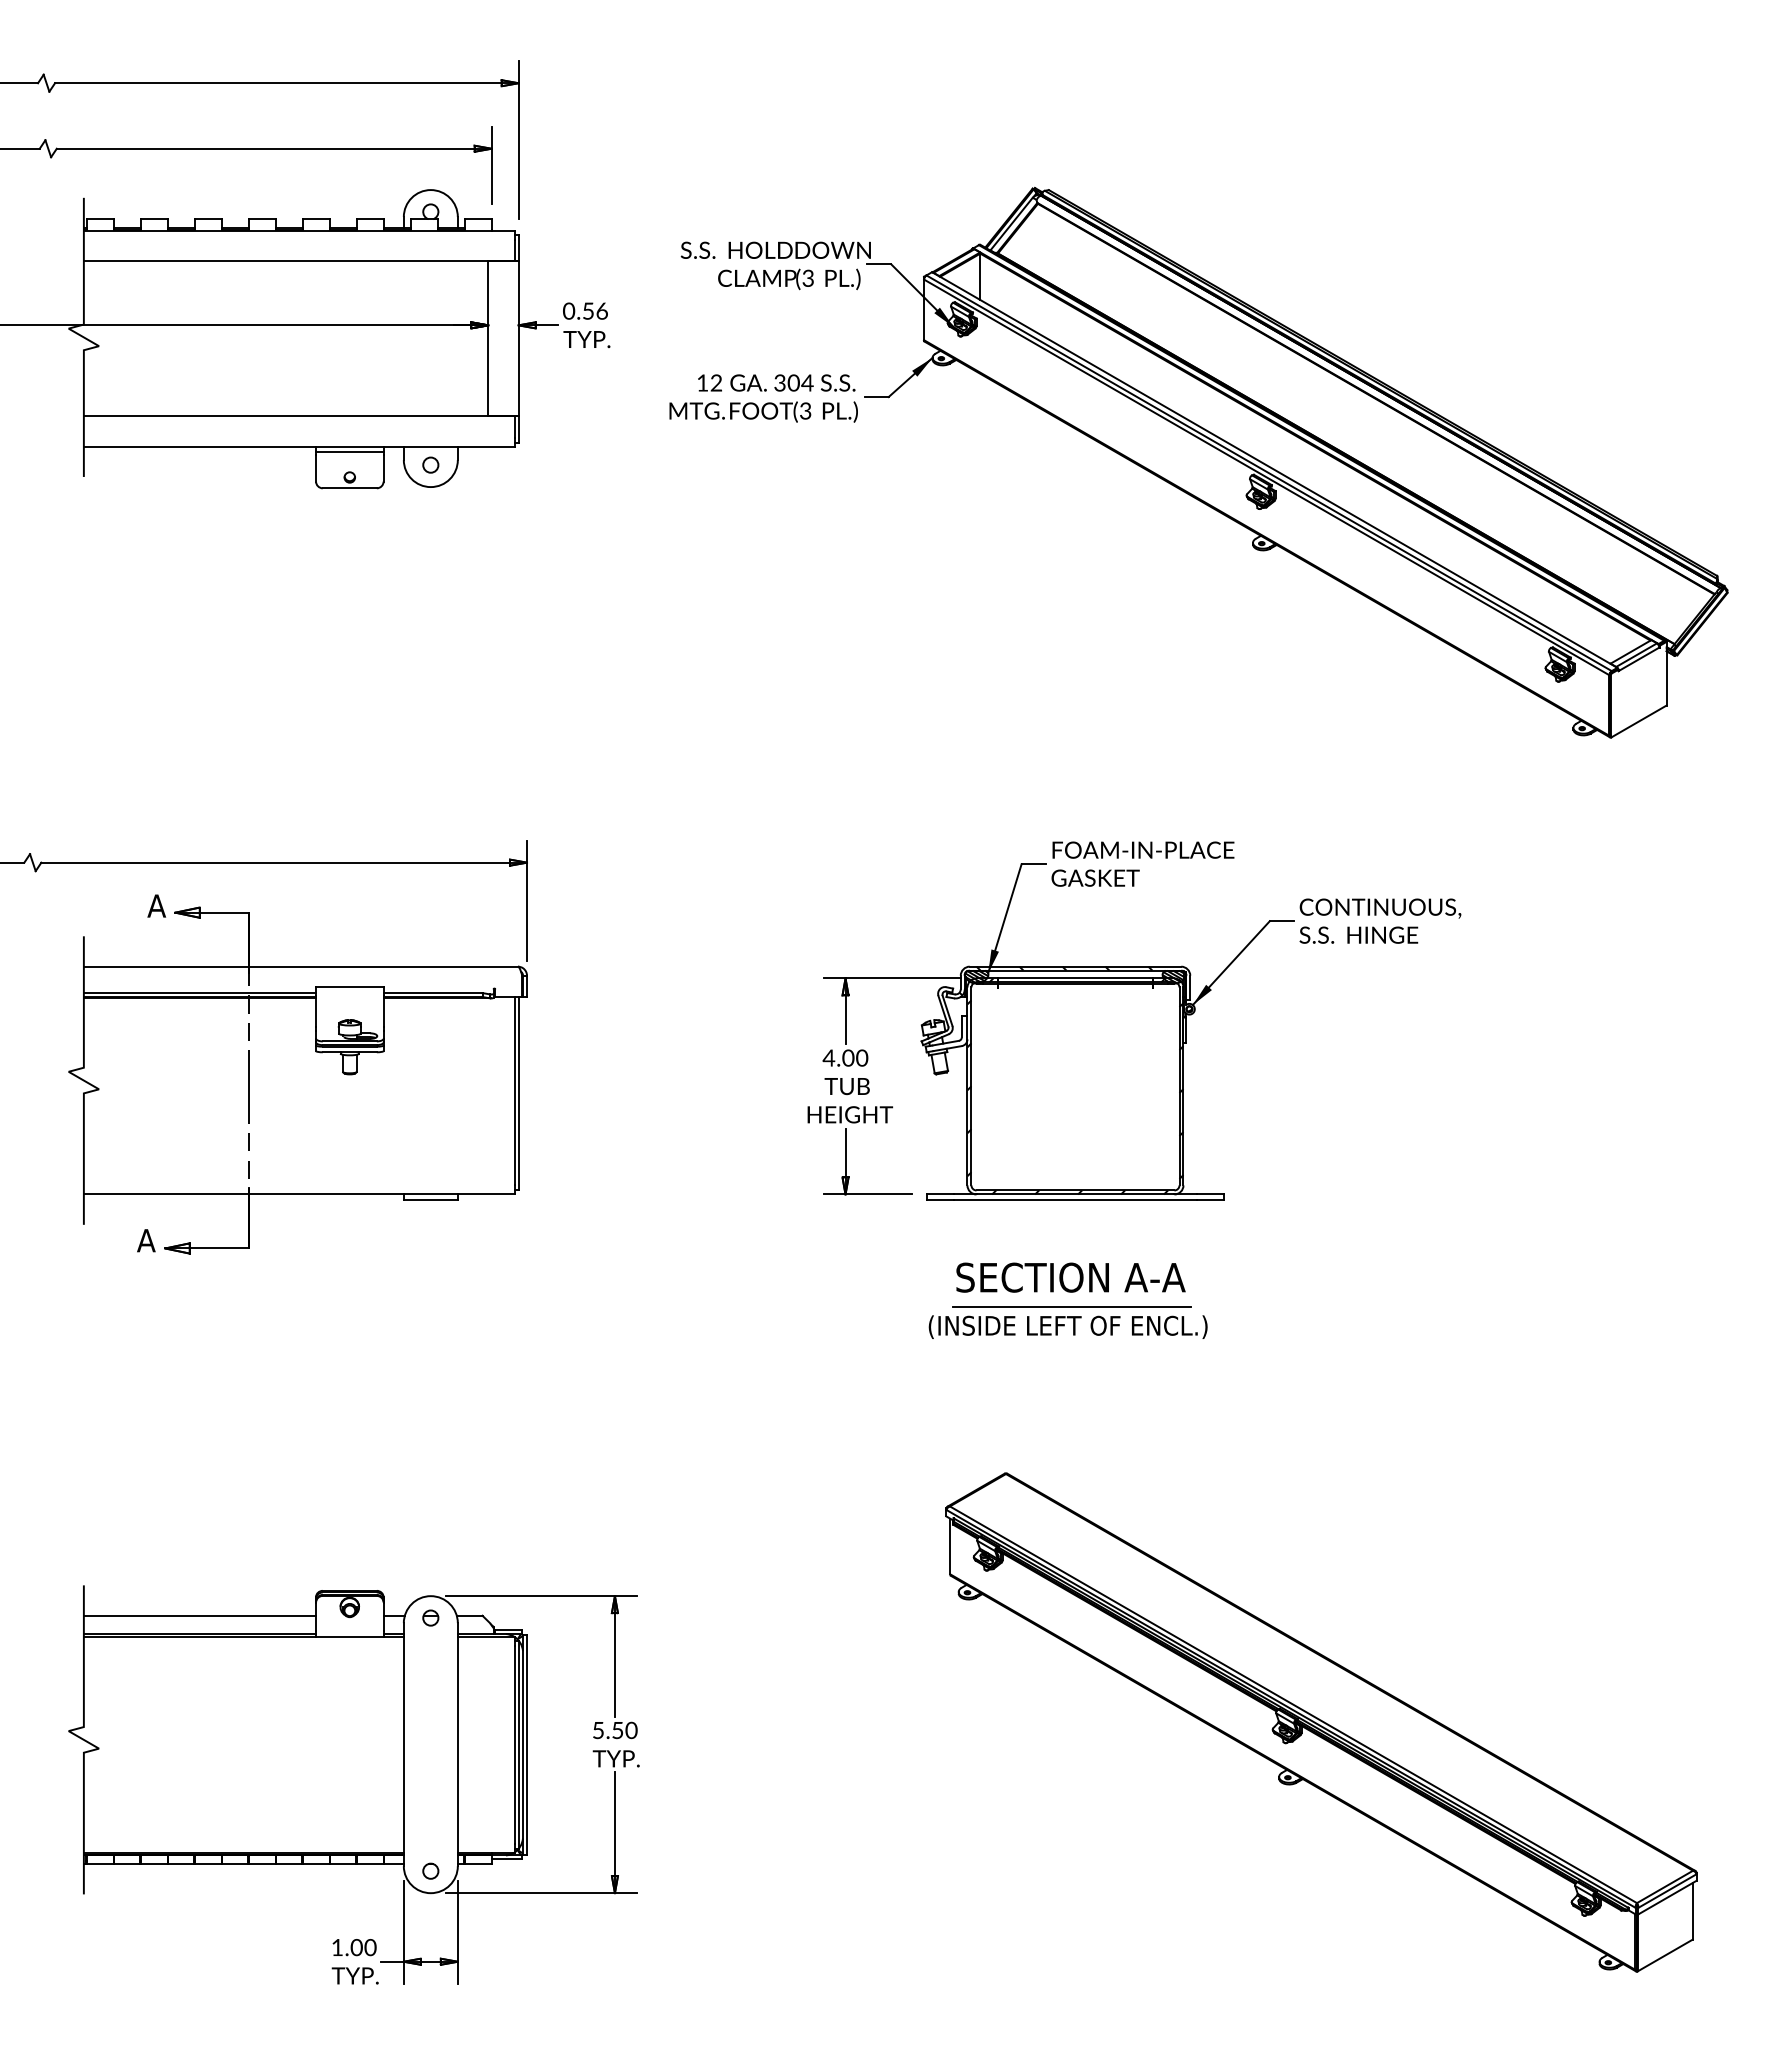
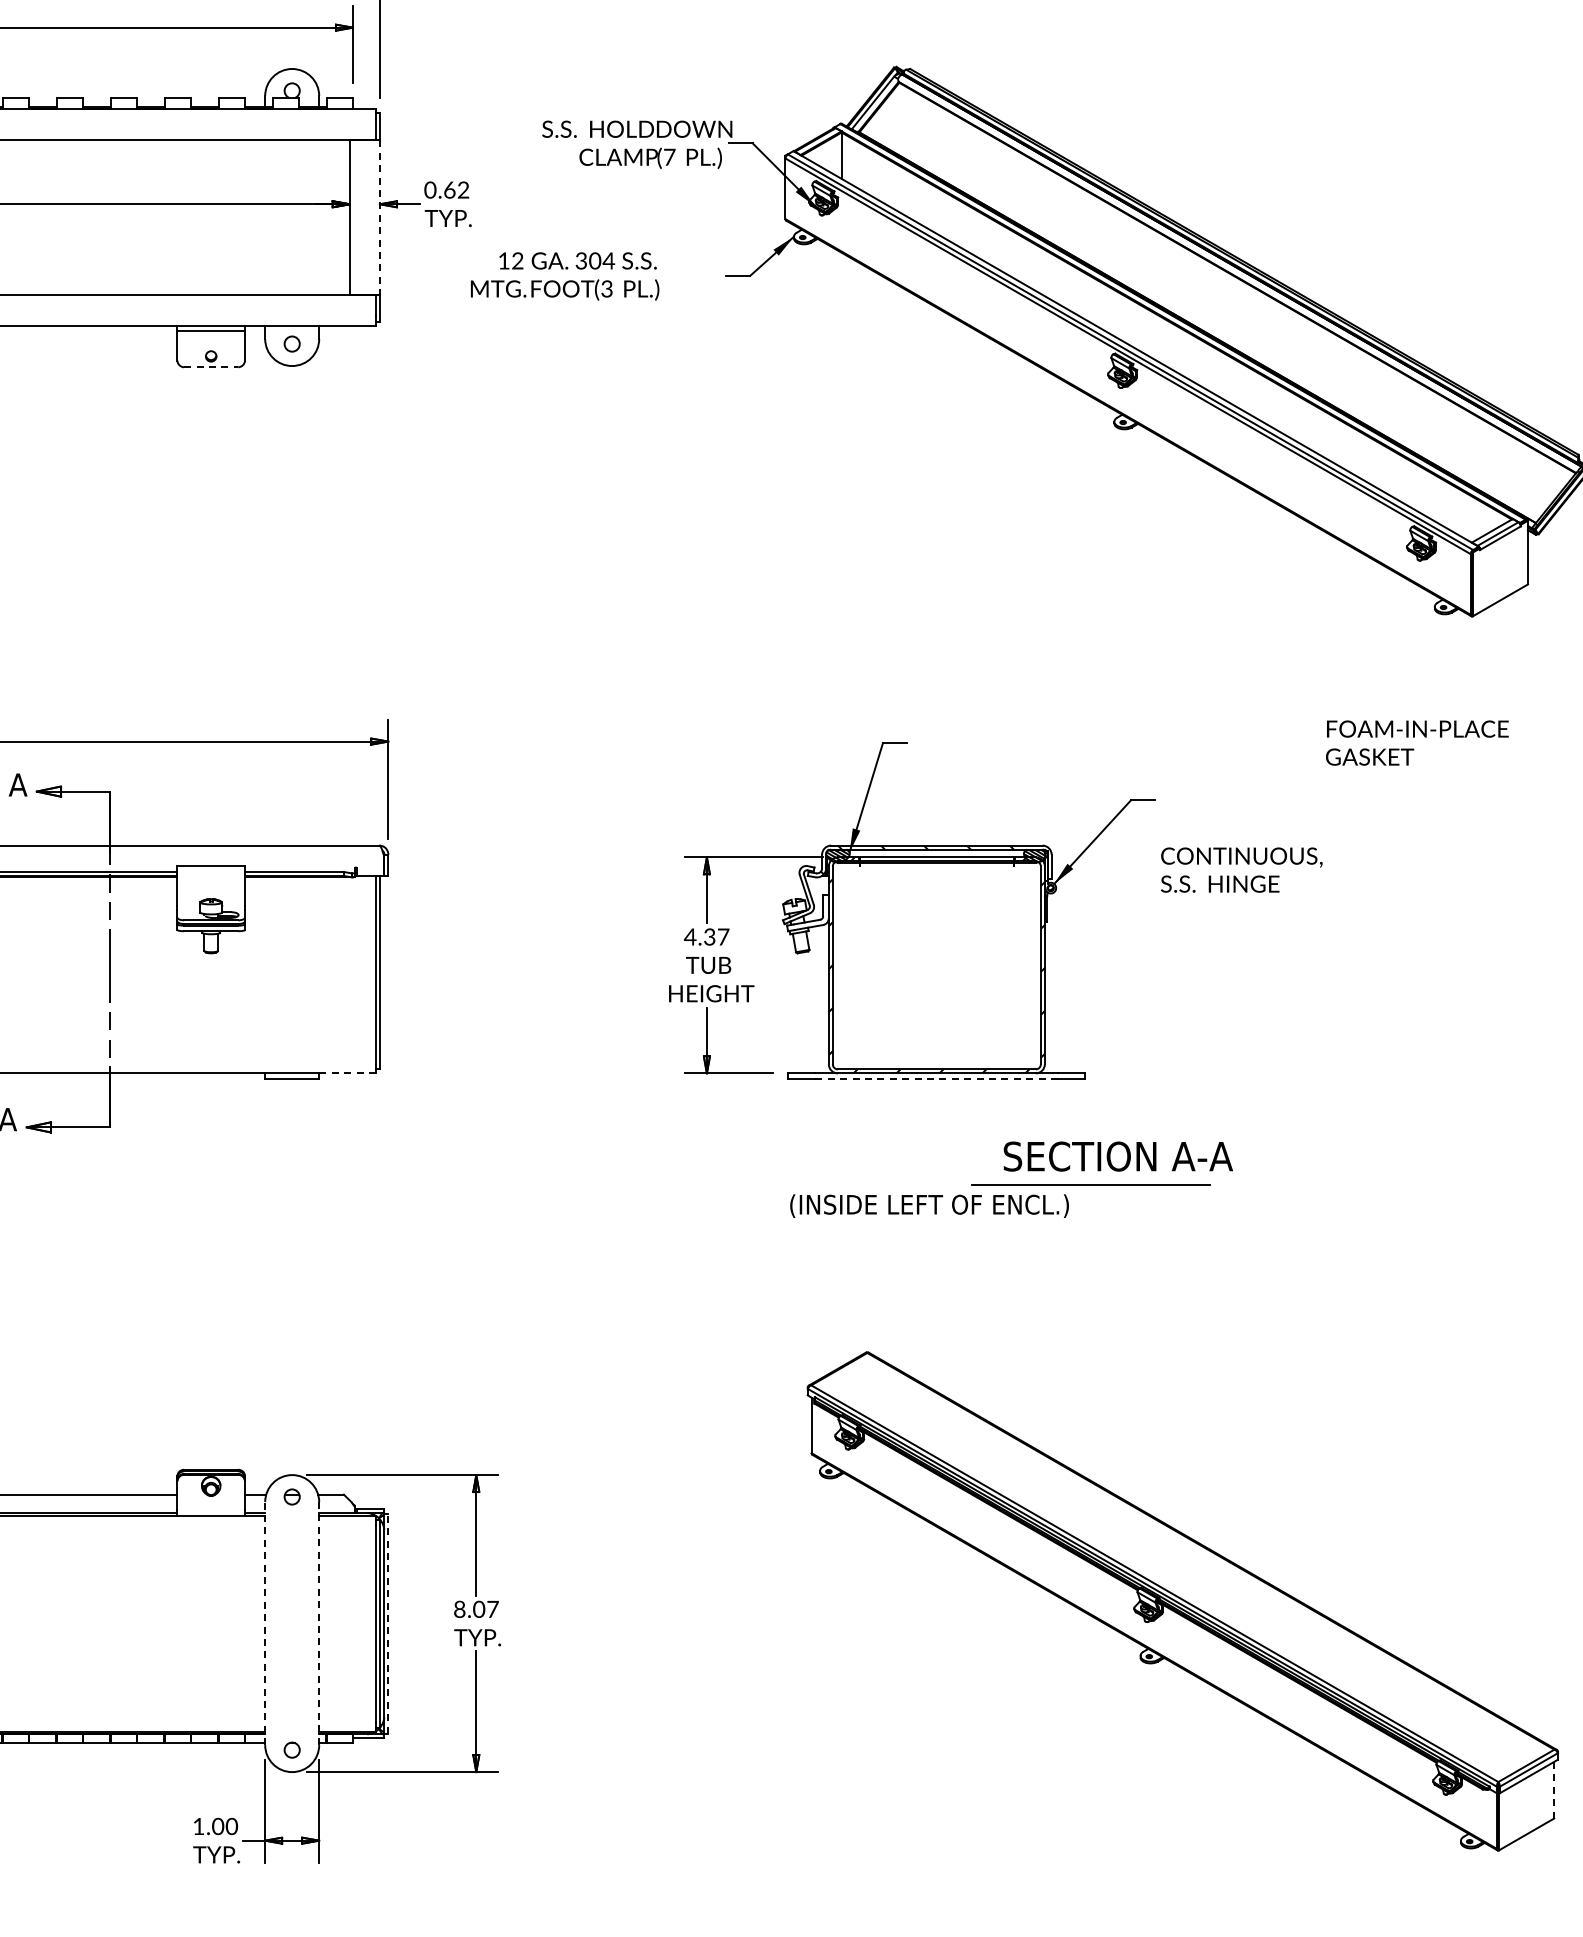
text: (808, 277) -> (669, 156), (3 -> (7
text: (594, 310) -> (455, 189), 0.56 -> 0.62
line: (518, 339) -> (379, 218), solid -> dashed
text: (763, 398) -> (564, 276), moved
line: (350, 488) -> (211, 367), solid -> dashed
text: (1142, 863) -> (1416, 742), moved
text: (1380, 920) -> (1241, 869), moved
text: (855, 1057) -> (716, 936), 4.00 -> 4.37
line: (485, 1194) -> (346, 1073), solid -> dashed
line: (1075, 1200) -> (936, 1079), solid -> dashed
text: (1070, 1277) -> (1117, 1156), moved
line: (1071, 1306) -> (1090, 1185), moved
text: (614, 1730) -> (475, 1609), 5.50 -> 8.07
line: (403, 1744) -> (264, 1623), solid -> dashed
line: (457, 1744) -> (318, 1623), solid -> dashed
line: (527, 1744) -> (388, 1623), solid -> dashed
line: (1692, 1910) -> (1553, 1789), solid -> dashed

